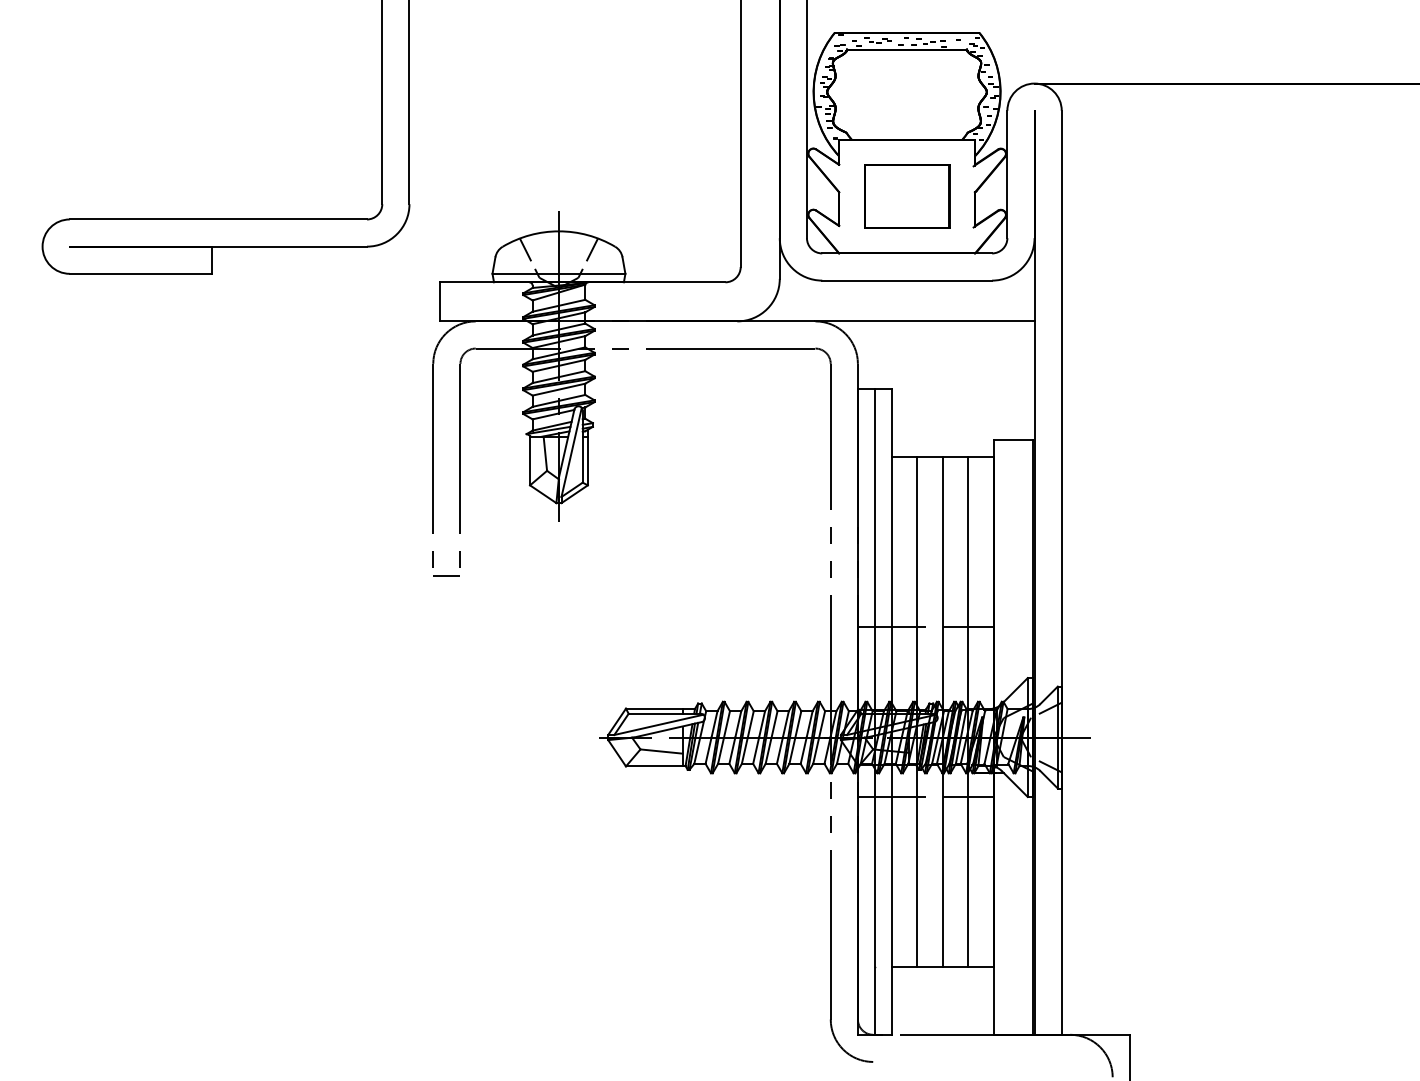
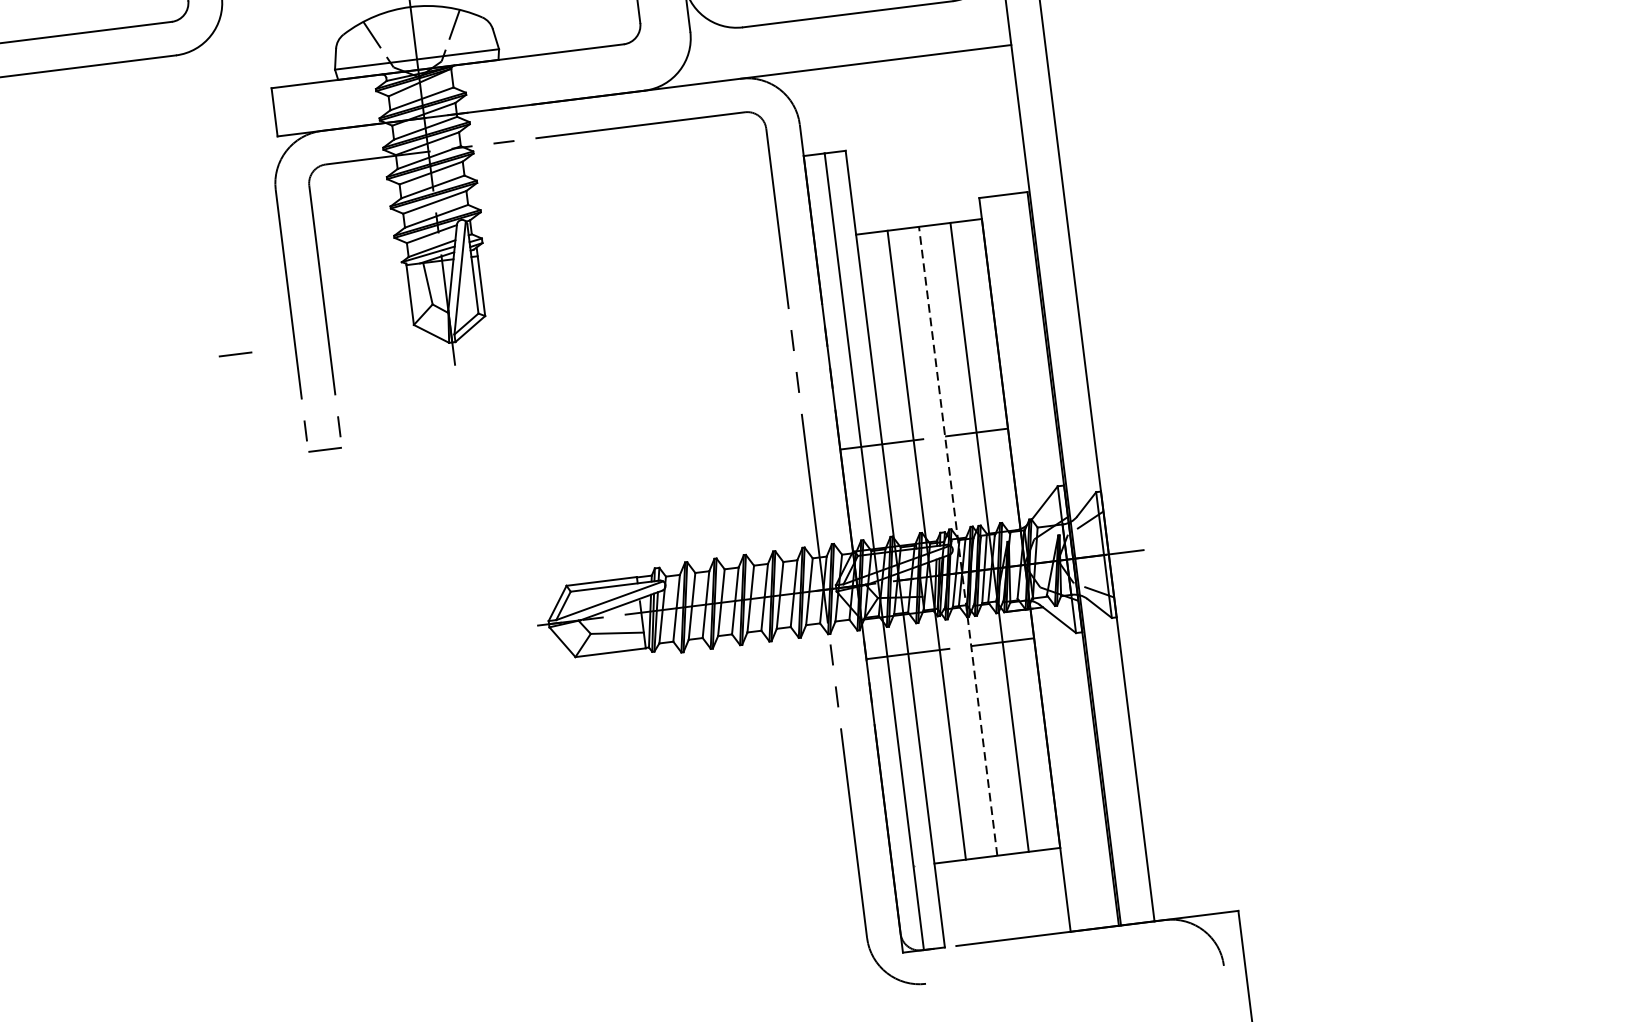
line: (384, 490) -> (235, 353), added
line: (942, 712) -> (957, 541), solid -> dashed

